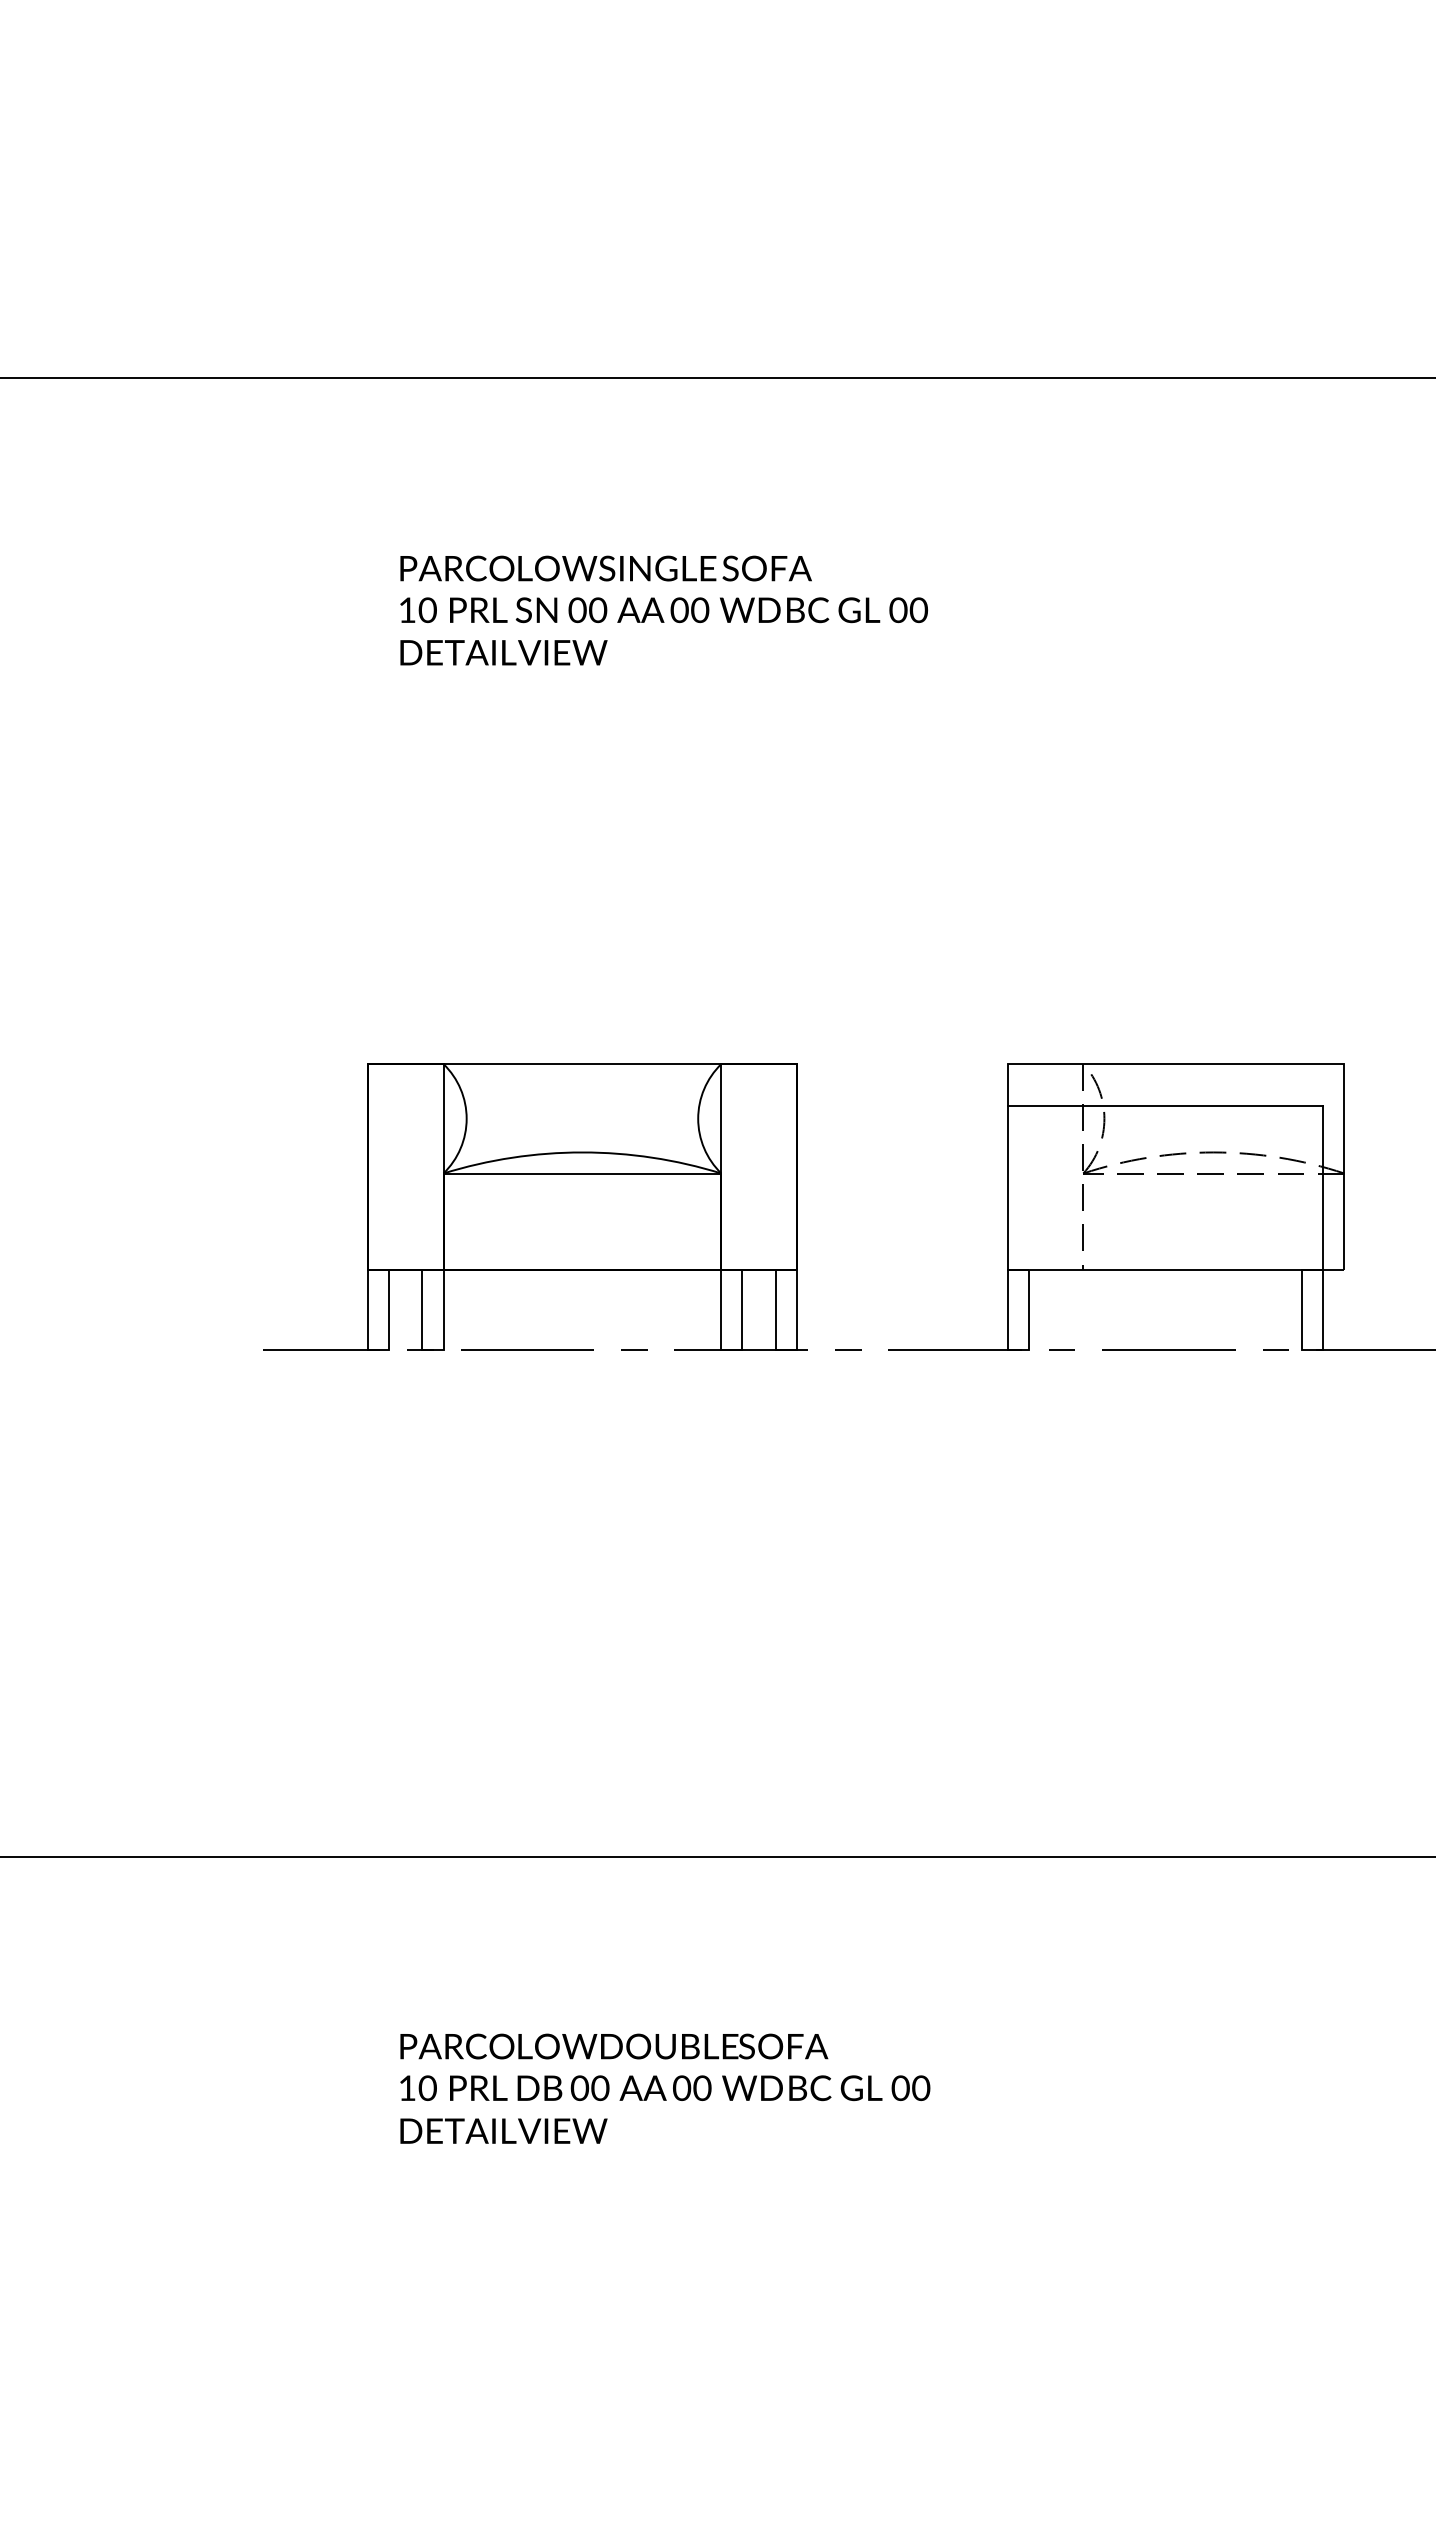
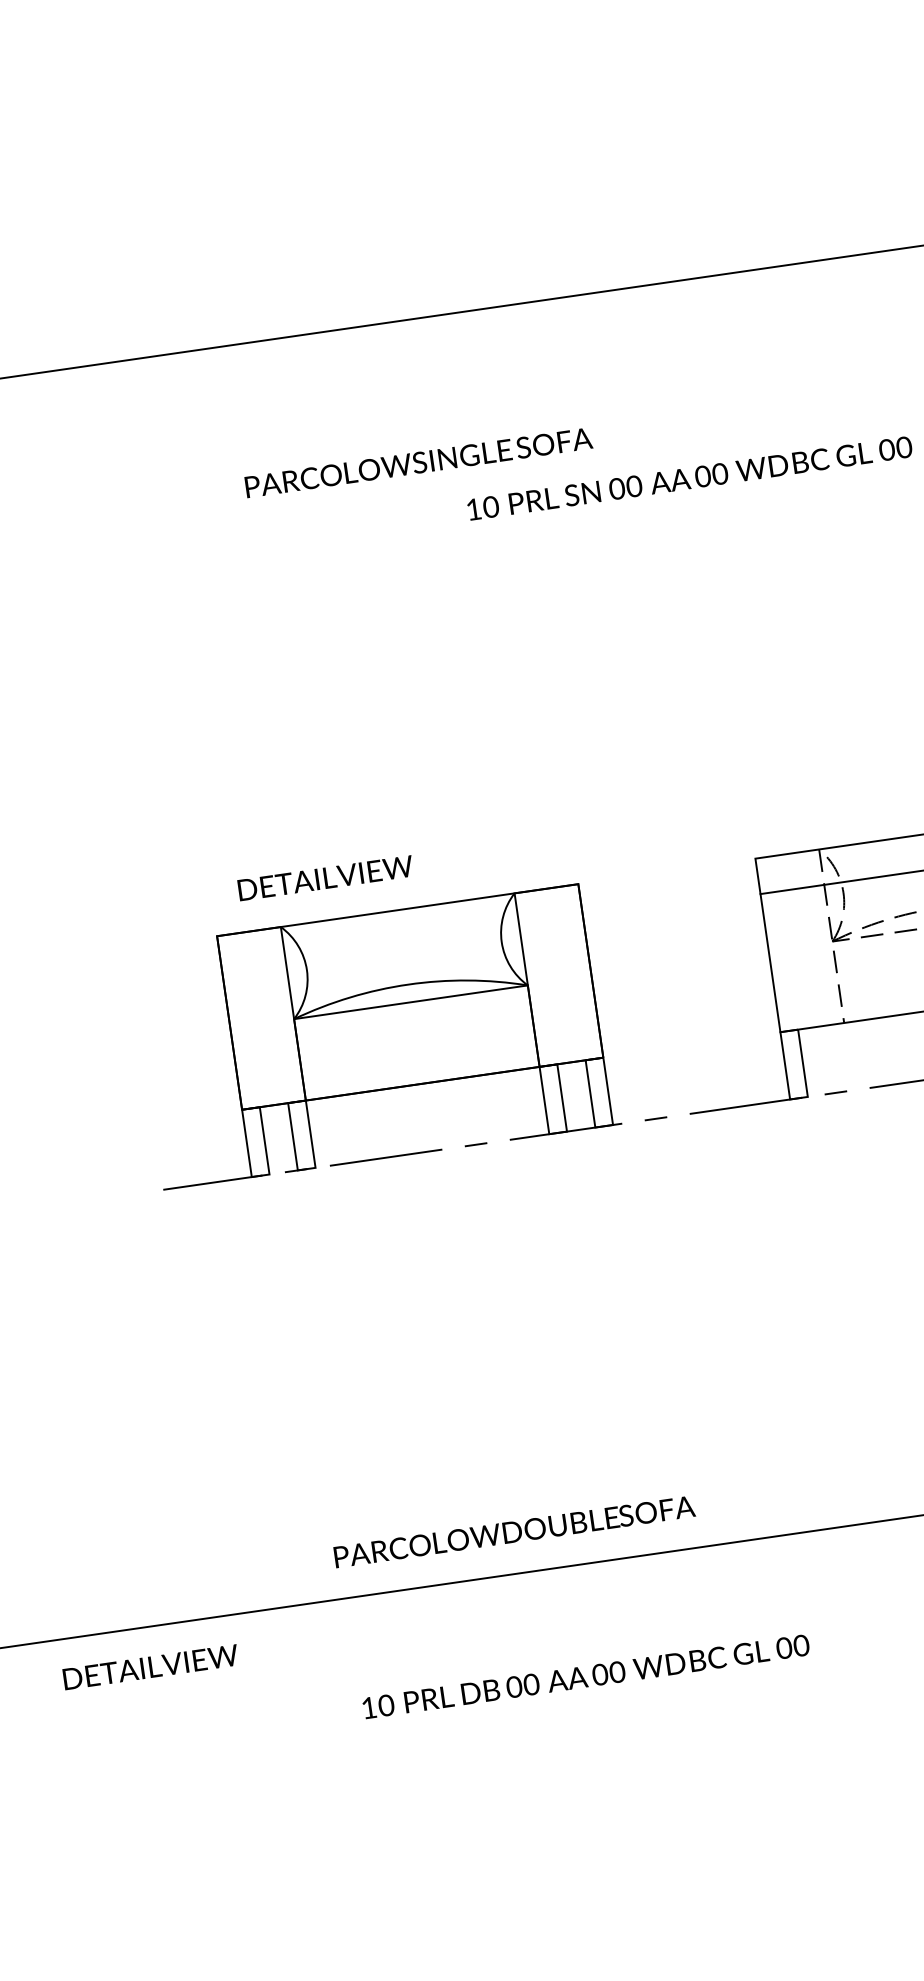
text: (605, 568) -> (418, 462), moved
text: (663, 610) -> (689, 478), moved
text: (503, 652) -> (325, 878), moved
text: (614, 2046) -> (514, 1531), moved
text: (665, 2088) -> (586, 1676), moved
text: (503, 2130) -> (150, 1666), moved

